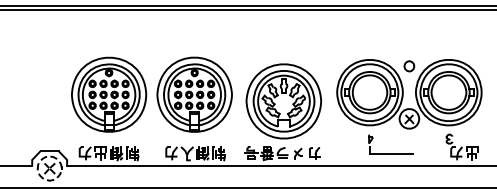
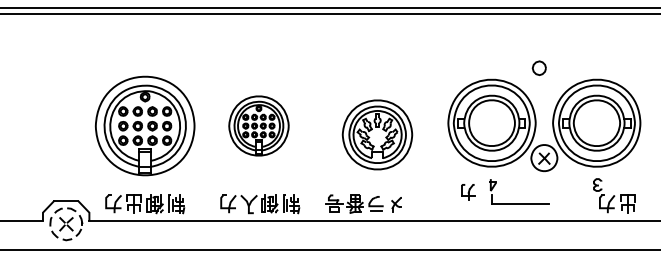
part: (408, 65) -> (538, 67), moved
part: (194, 94) -> (258, 125), size x0.6
part: (283, 101) -> (377, 134), size x0.7
part: (315, 153) -> (468, 192), moved

